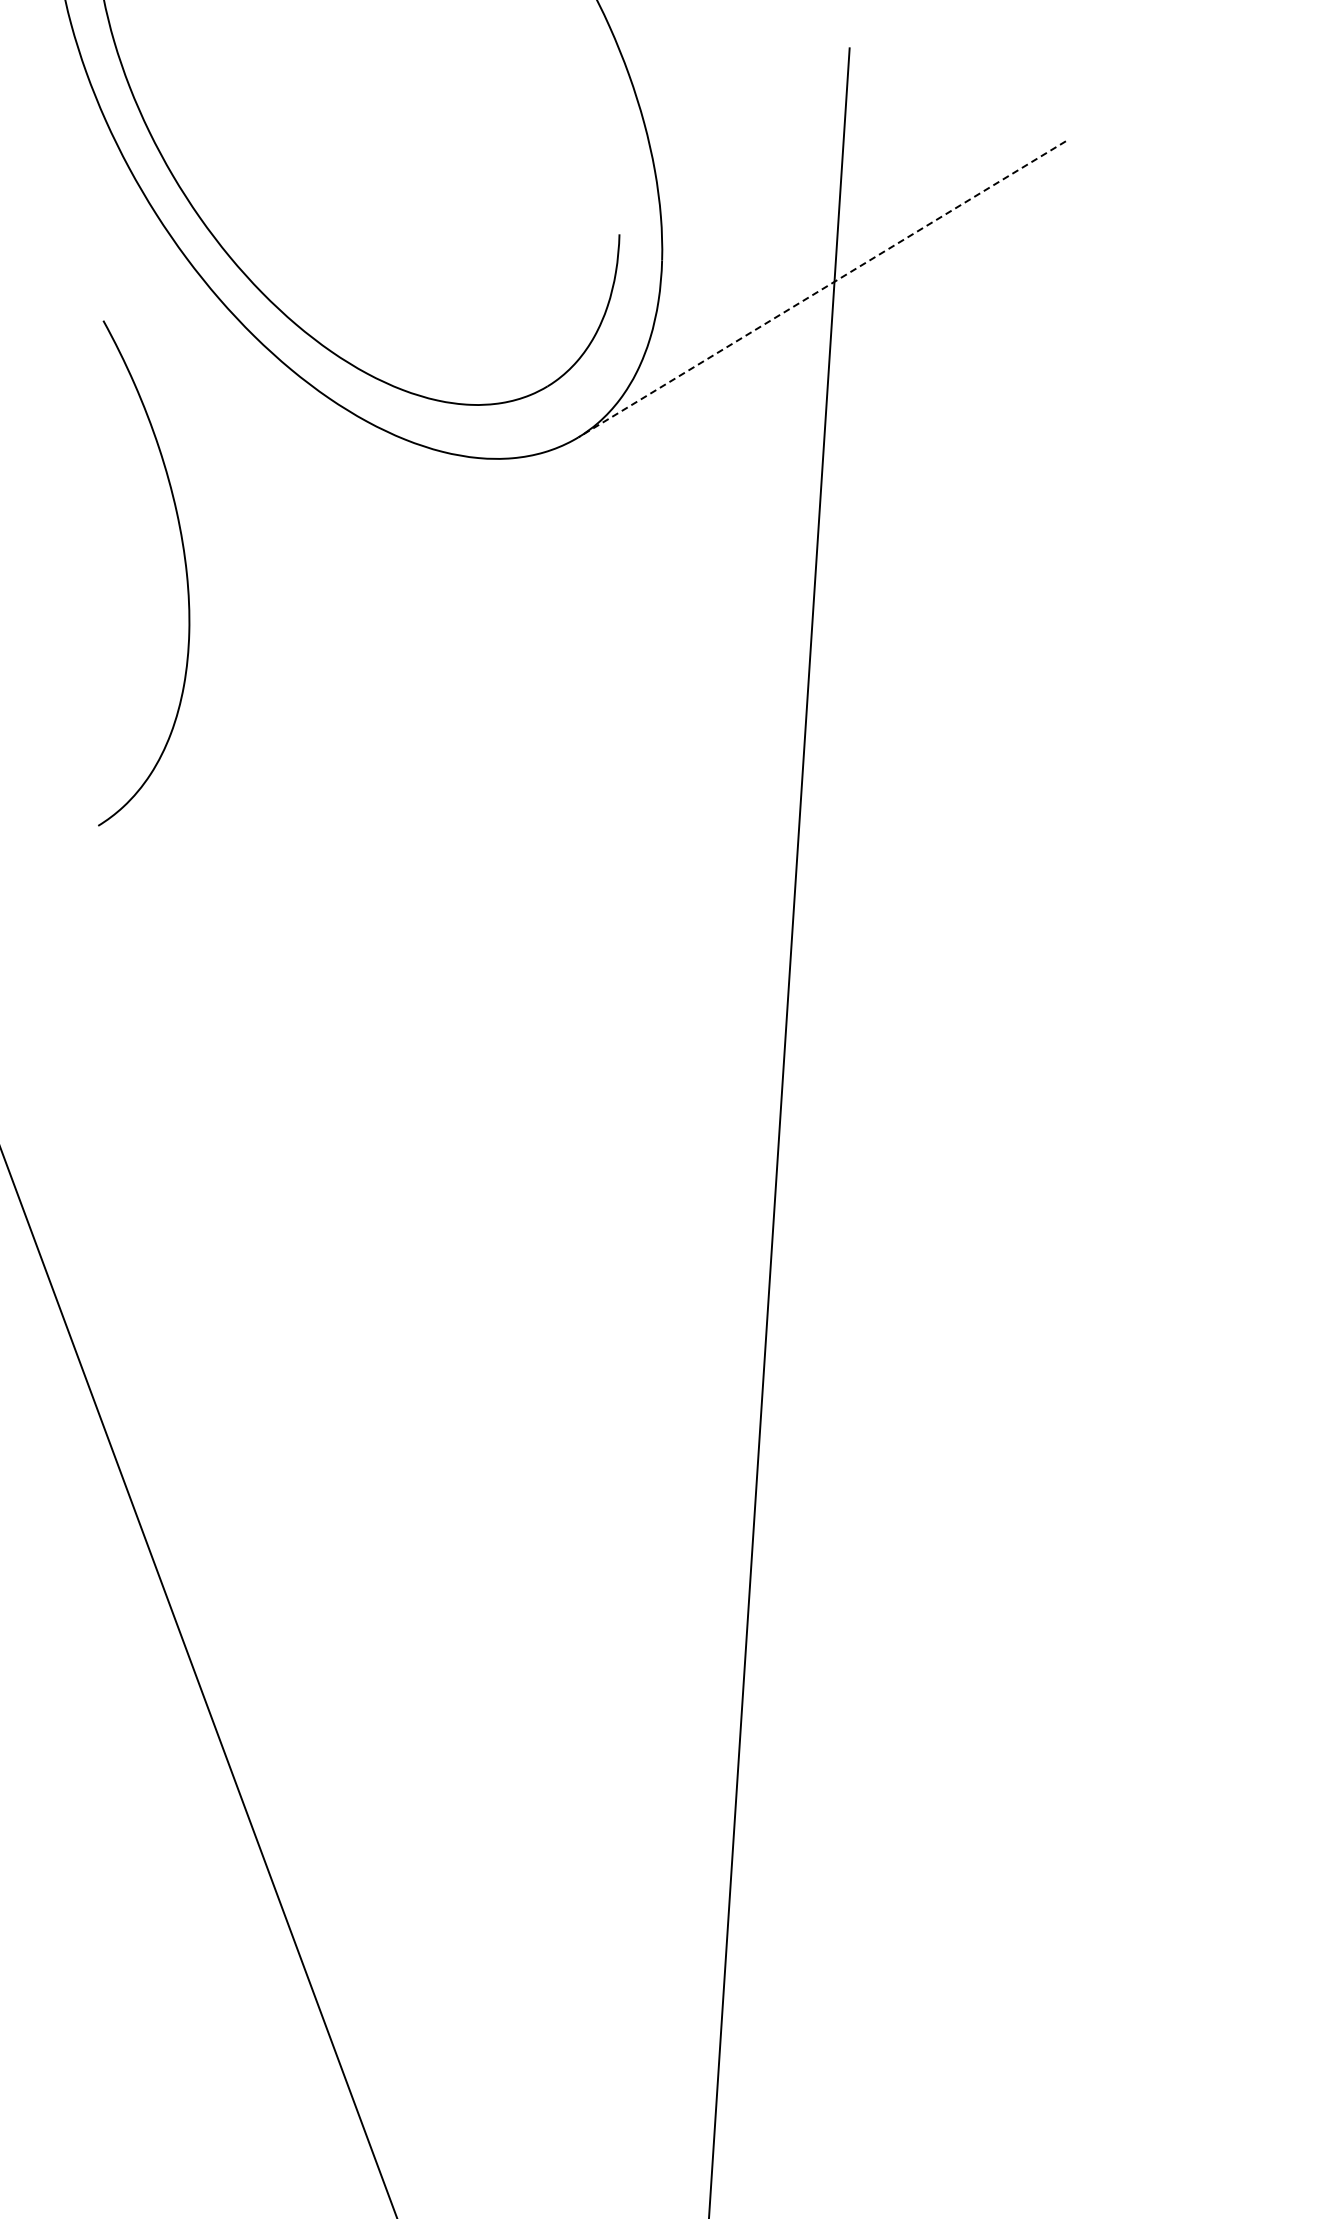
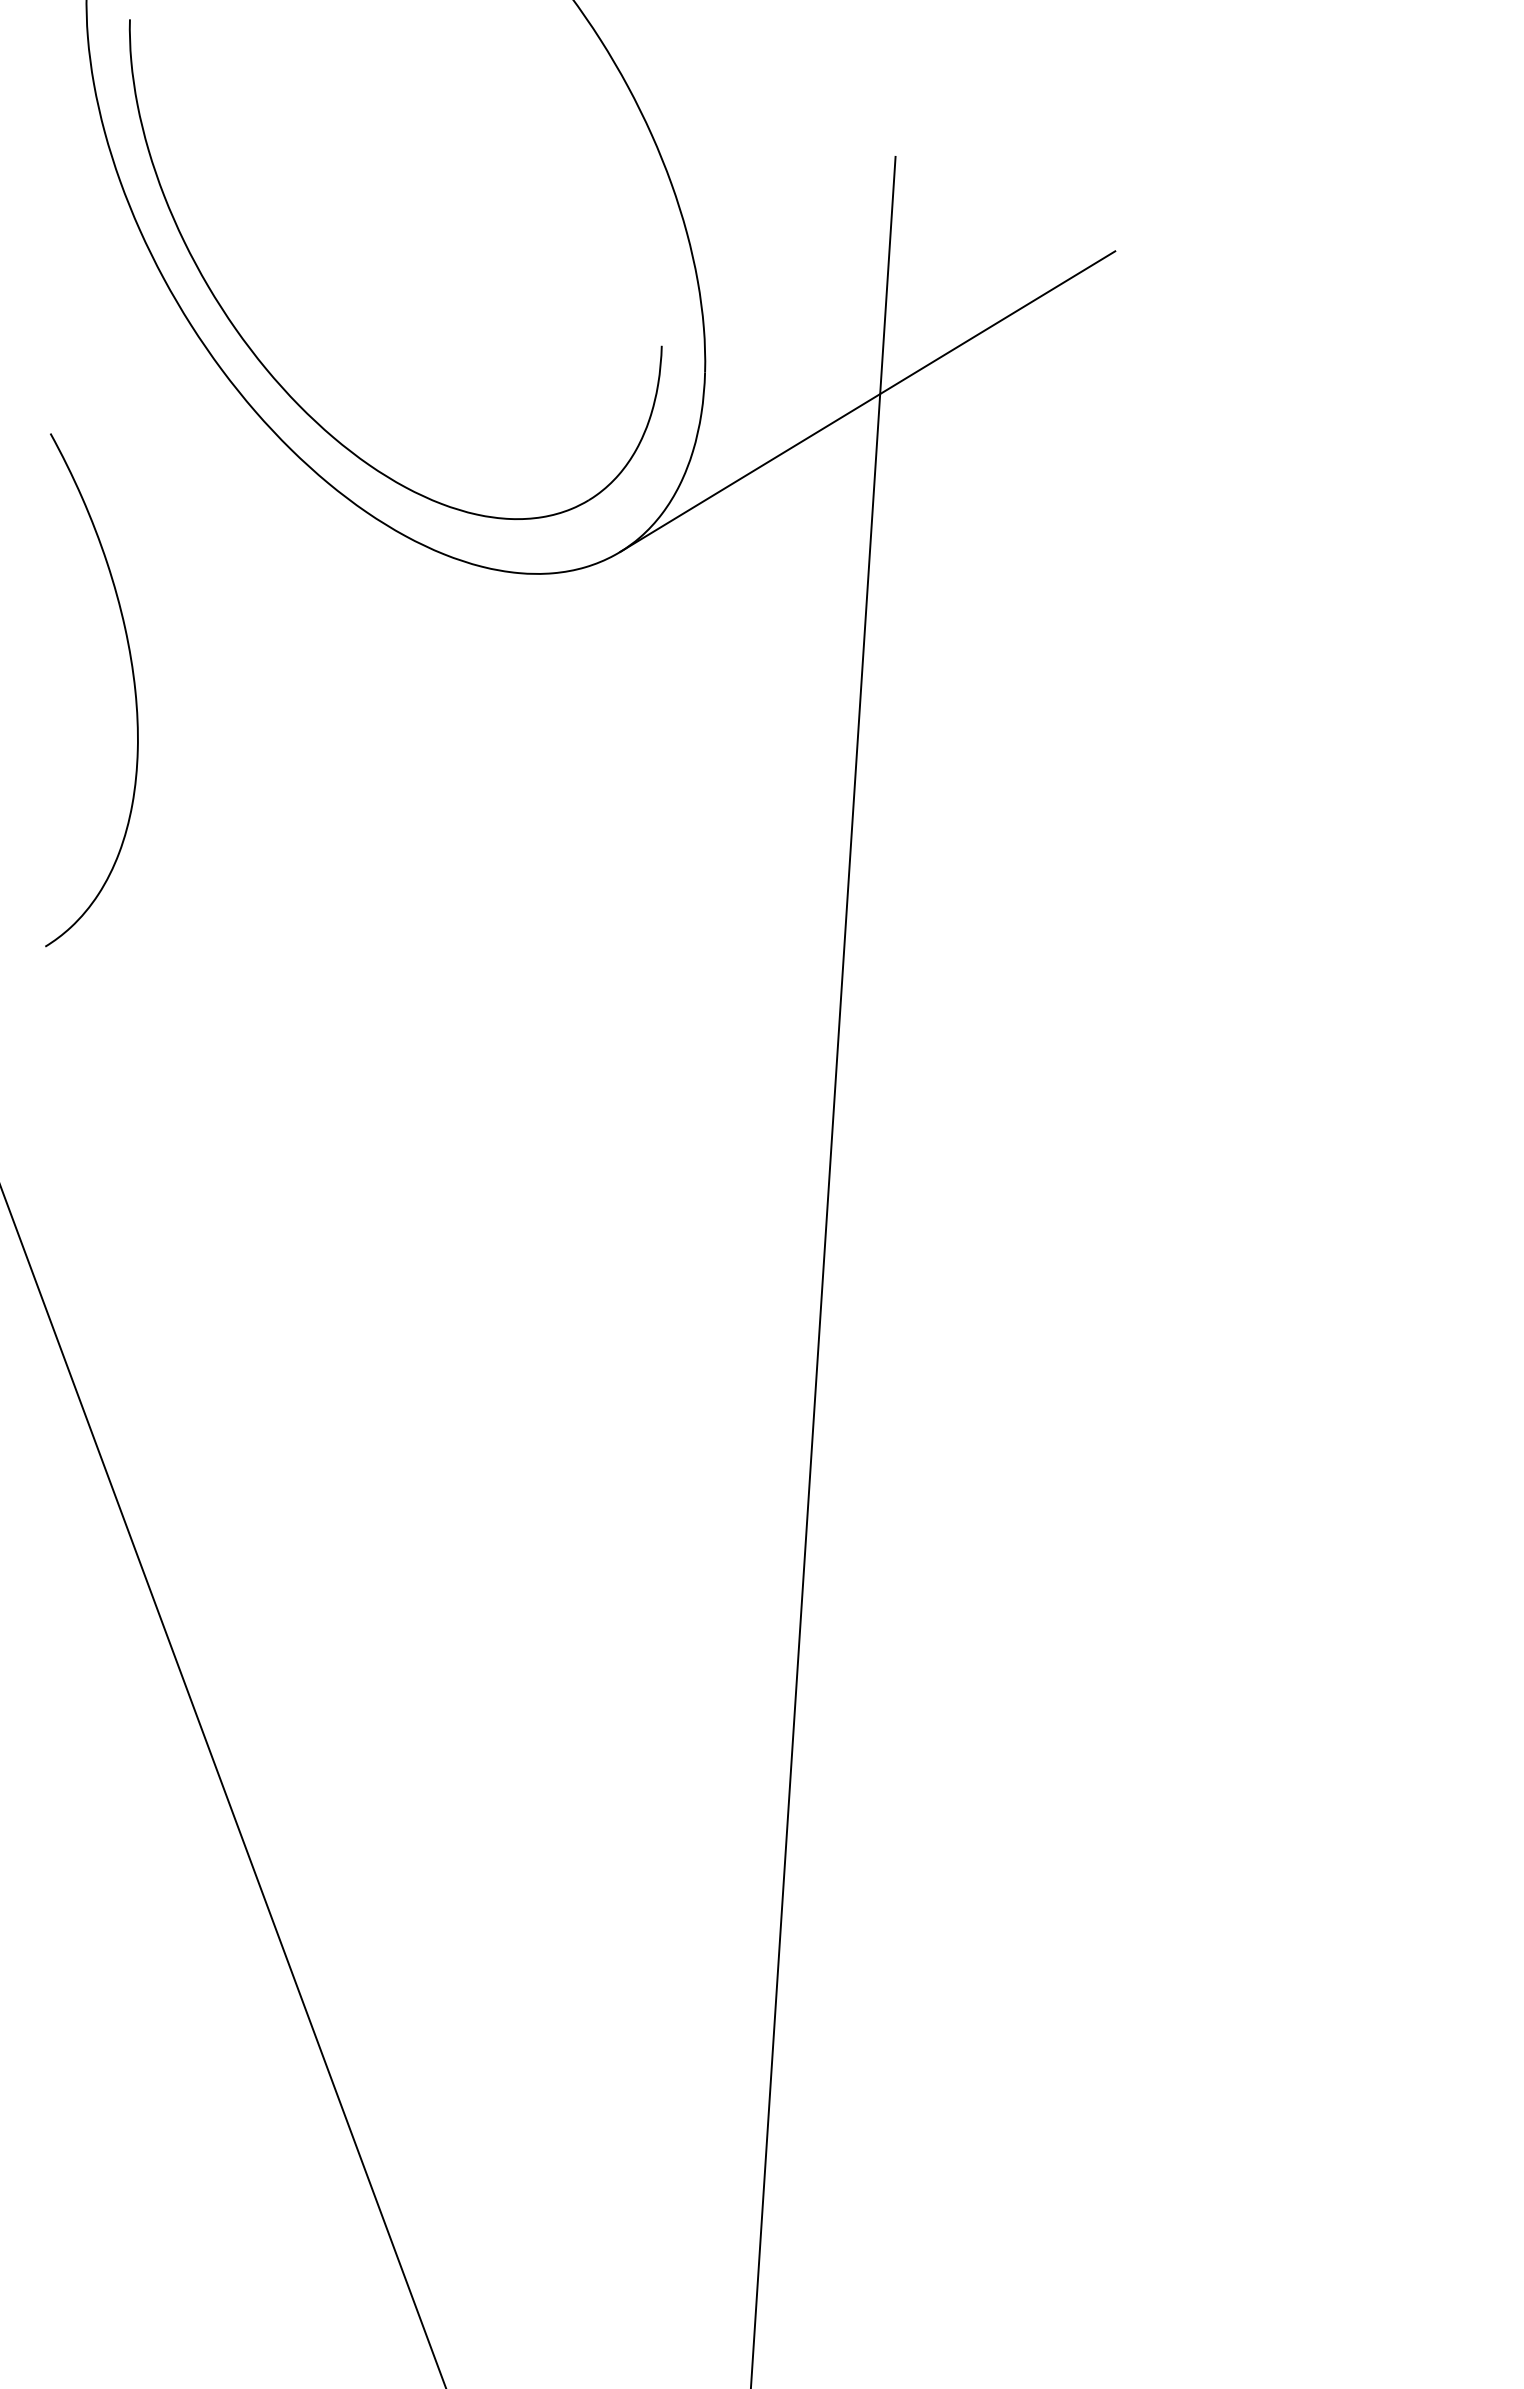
line: (822, 289) -> (867, 401), dashed -> solid
curve: (185, 568) -> (133, 685), moved

